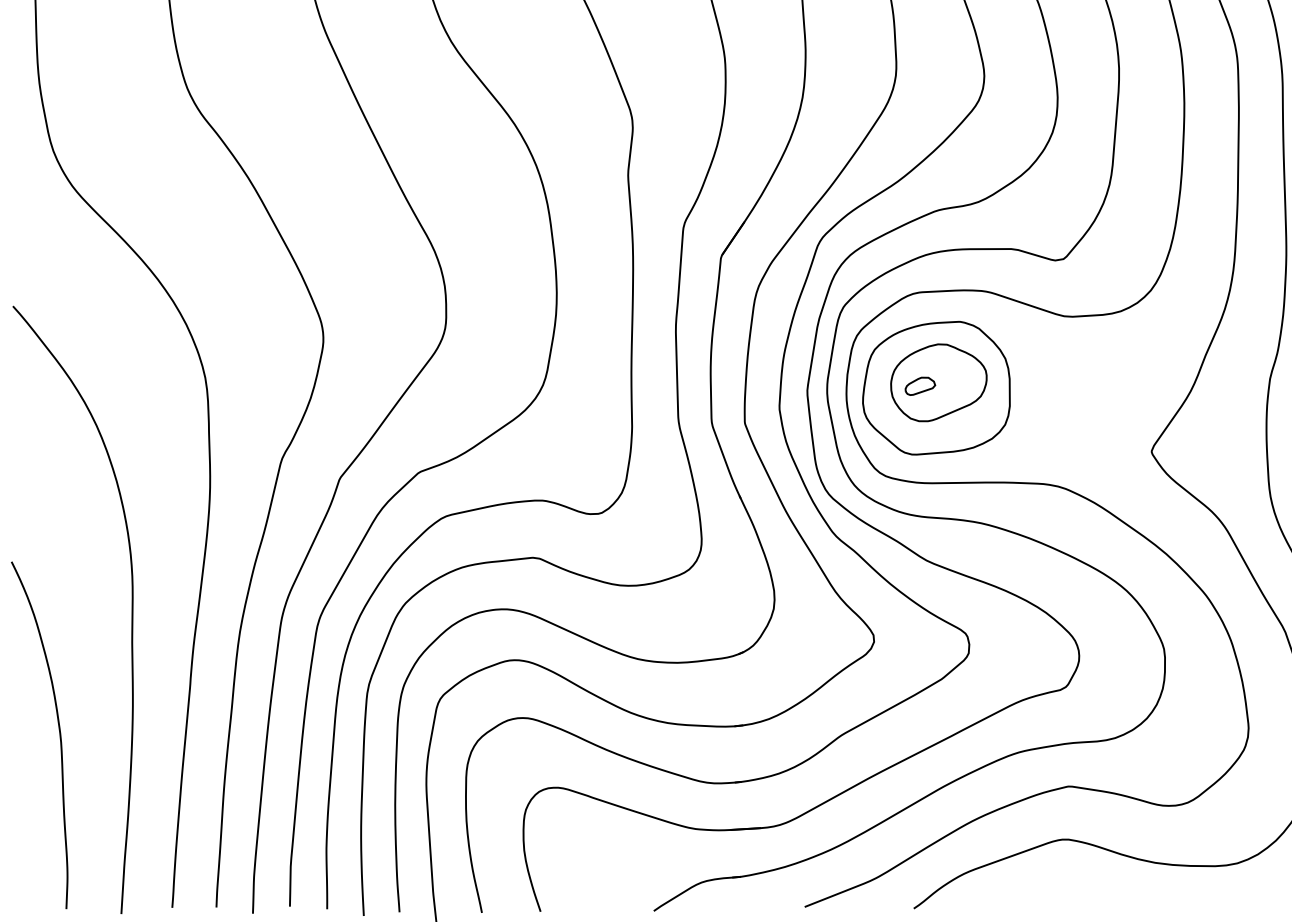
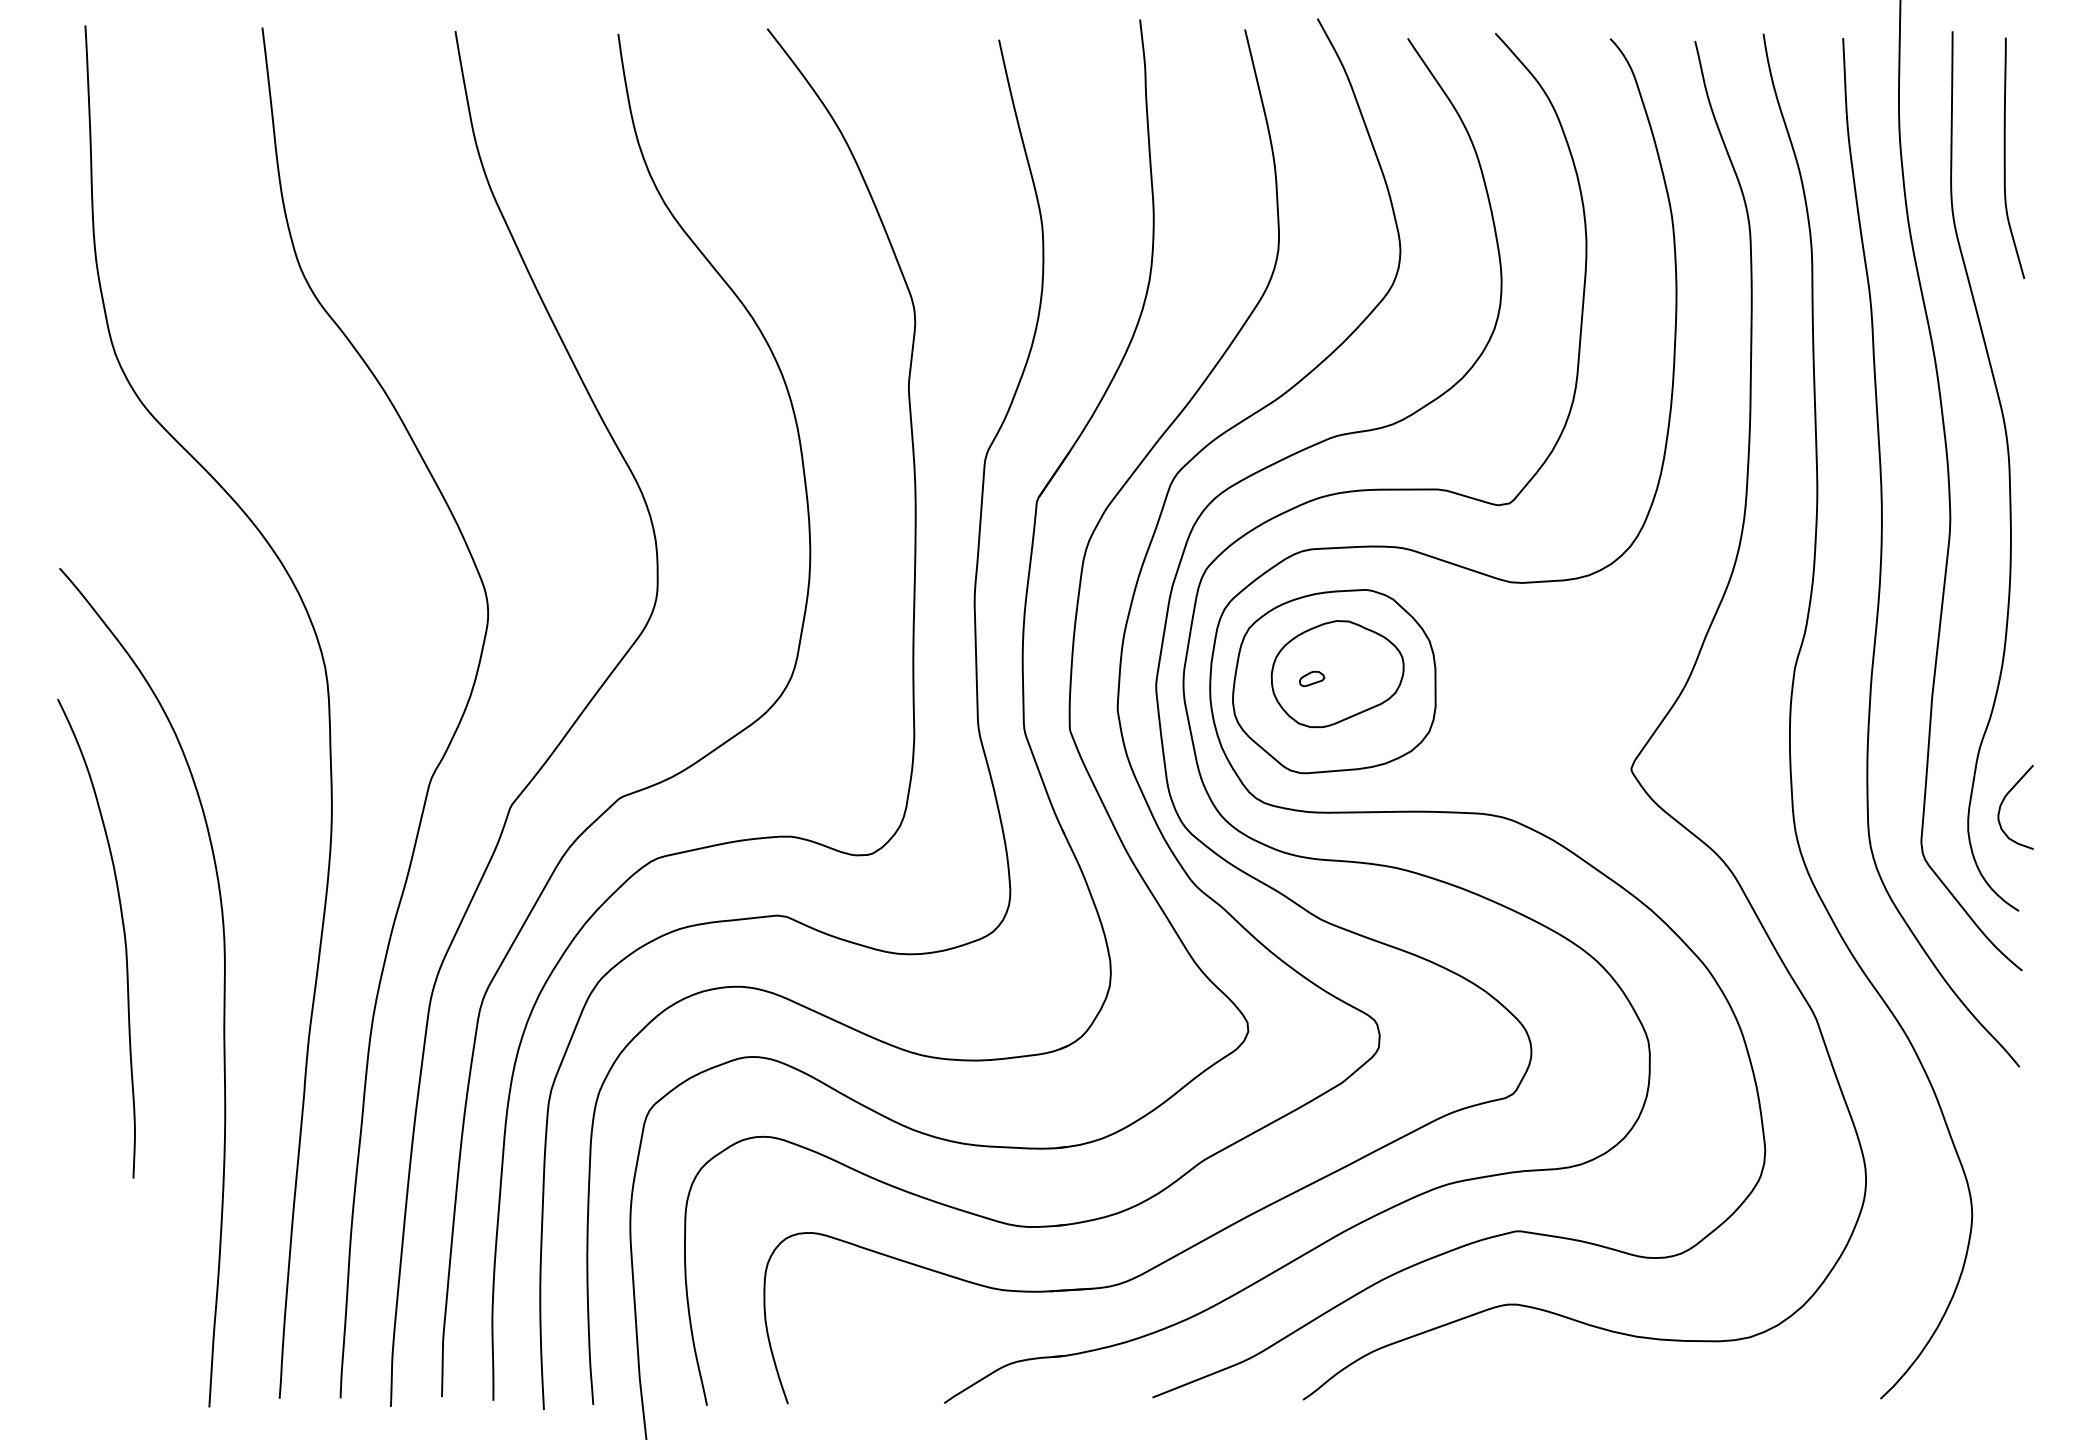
part: (919, 385) -> (1311, 678), size x0.6
curve: (59, 732) -> (123, 934), moved

